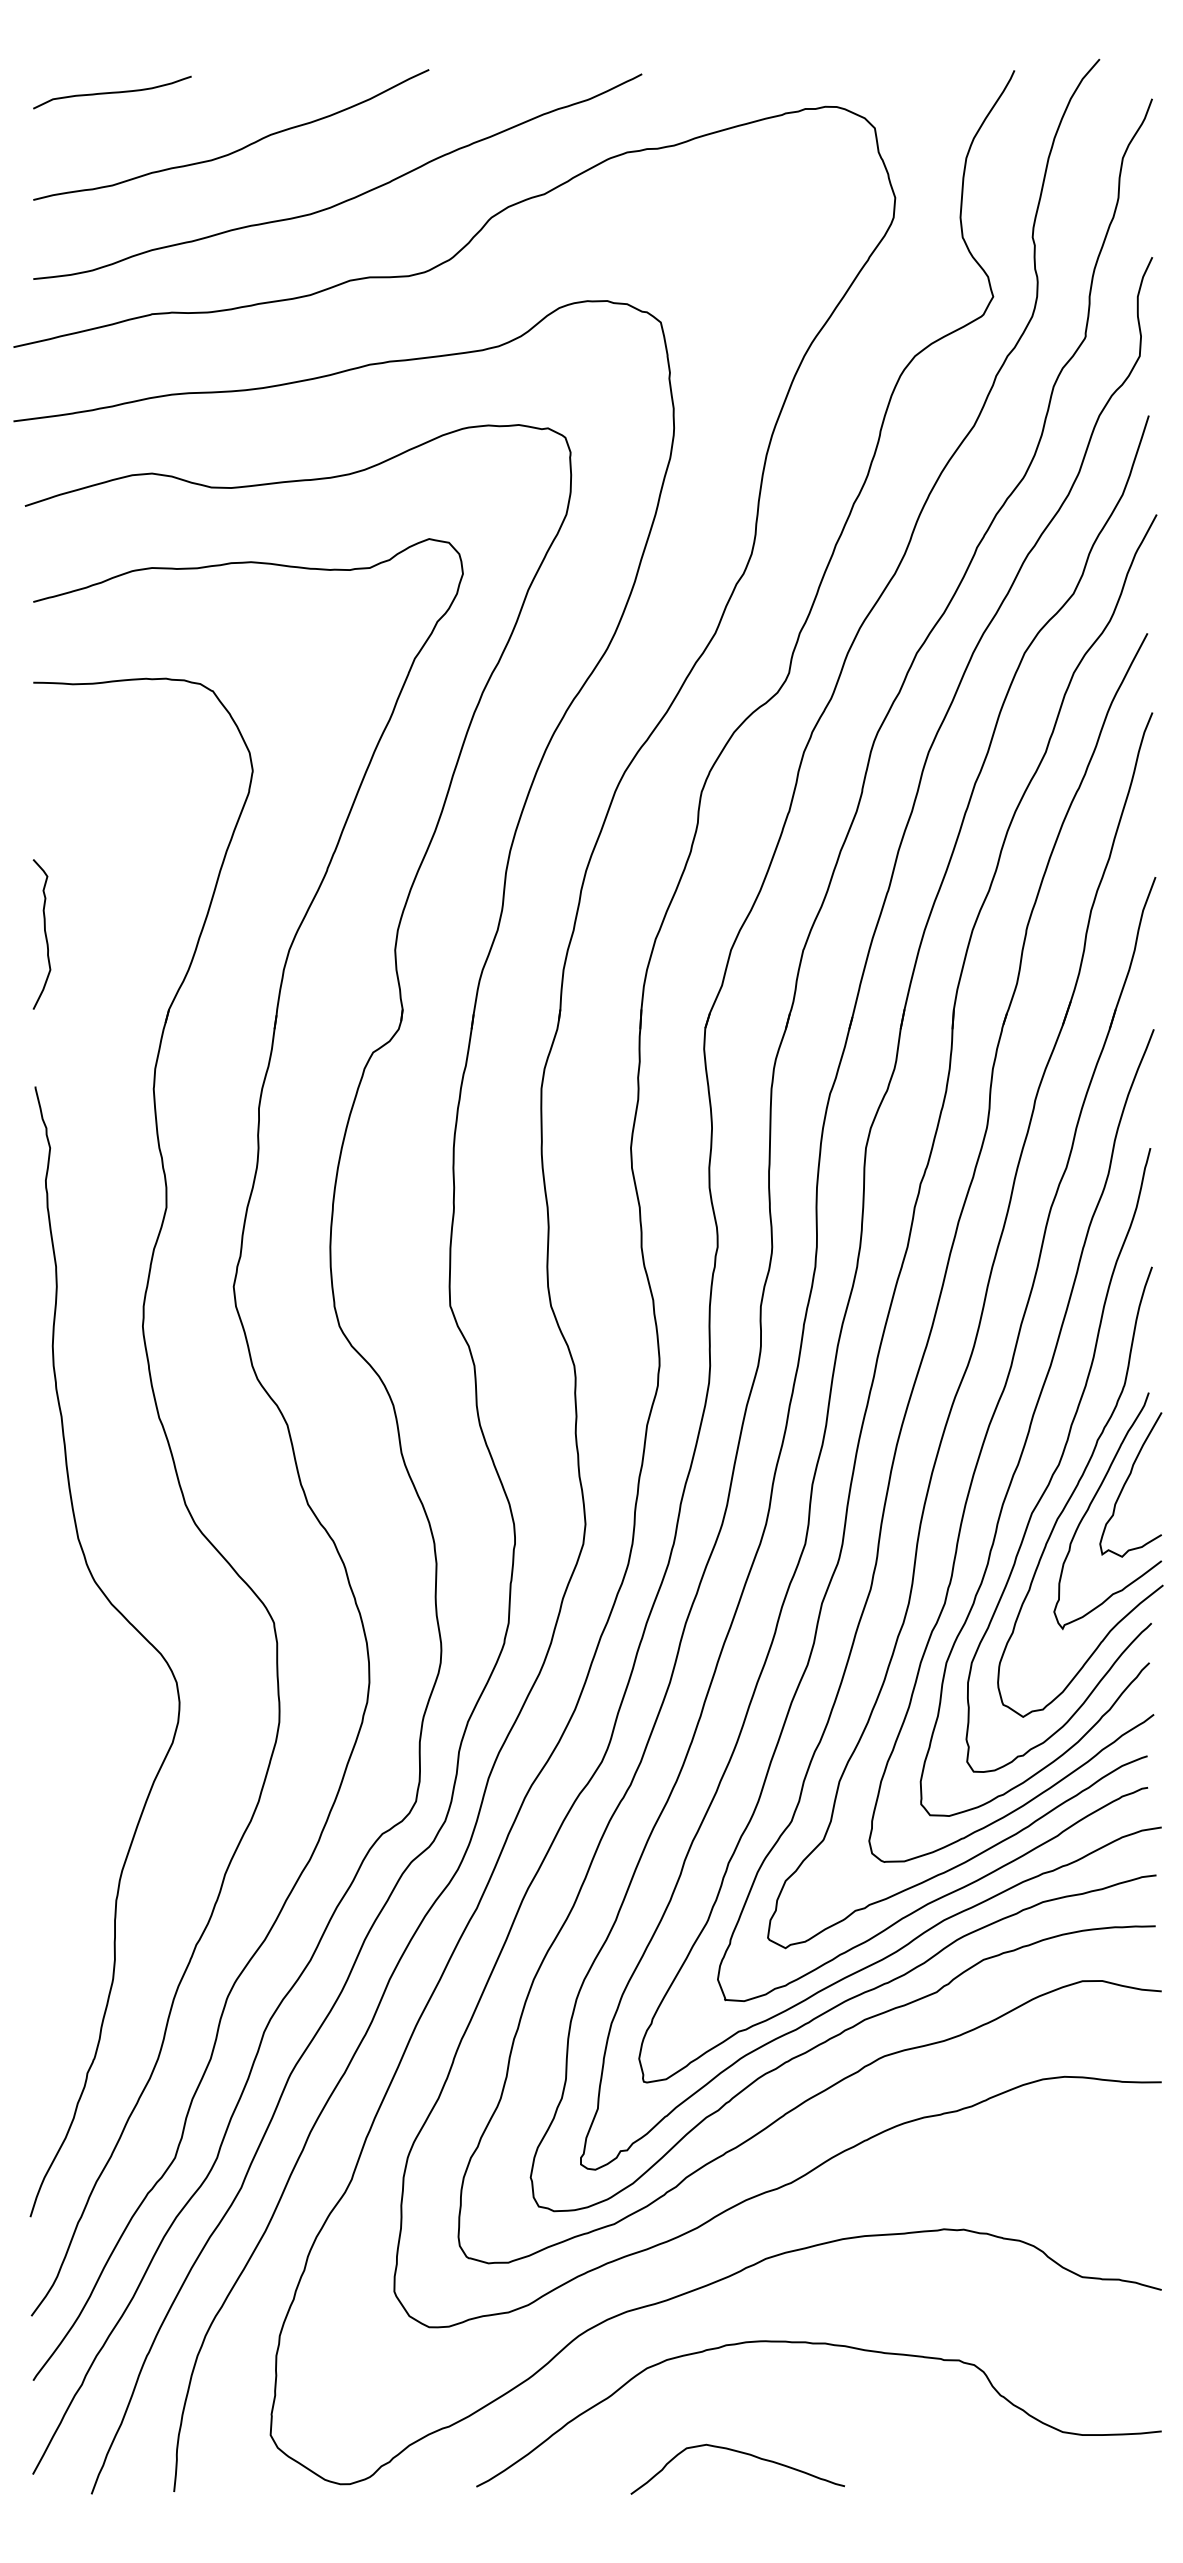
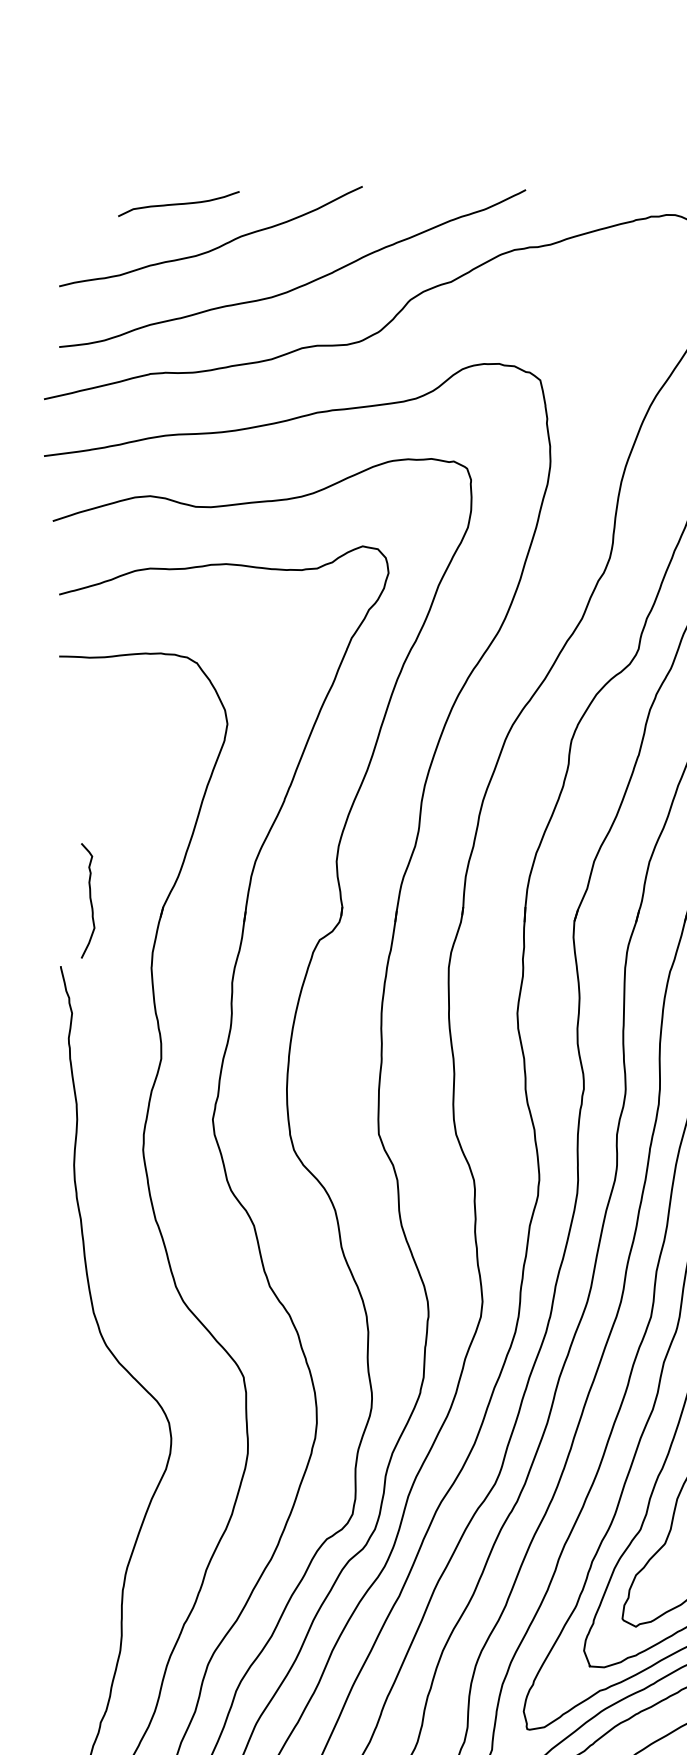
curve: (112, 92) -> (178, 203), moved
curve: (44, 934) -> (90, 900), moved

